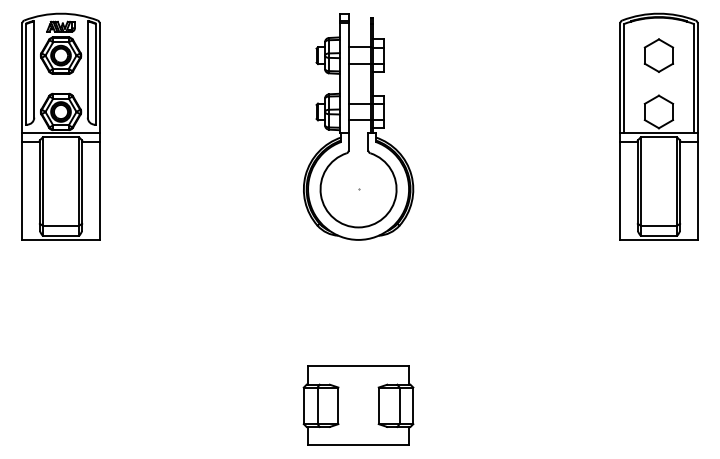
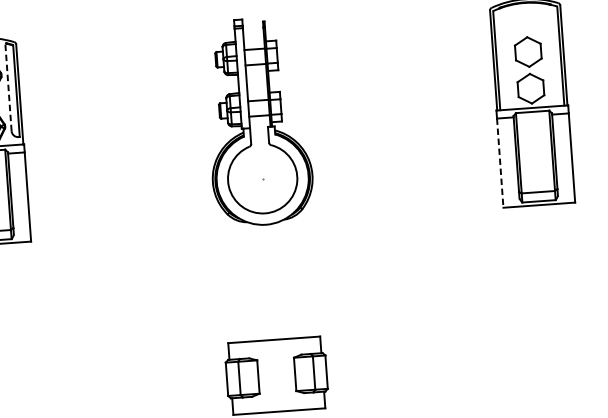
part: (658, 55) -> (527, 51), moved
line: (87, 68) -> (8, 86), solid -> dashed
line: (619, 191) -> (500, 163), solid -> dashed

